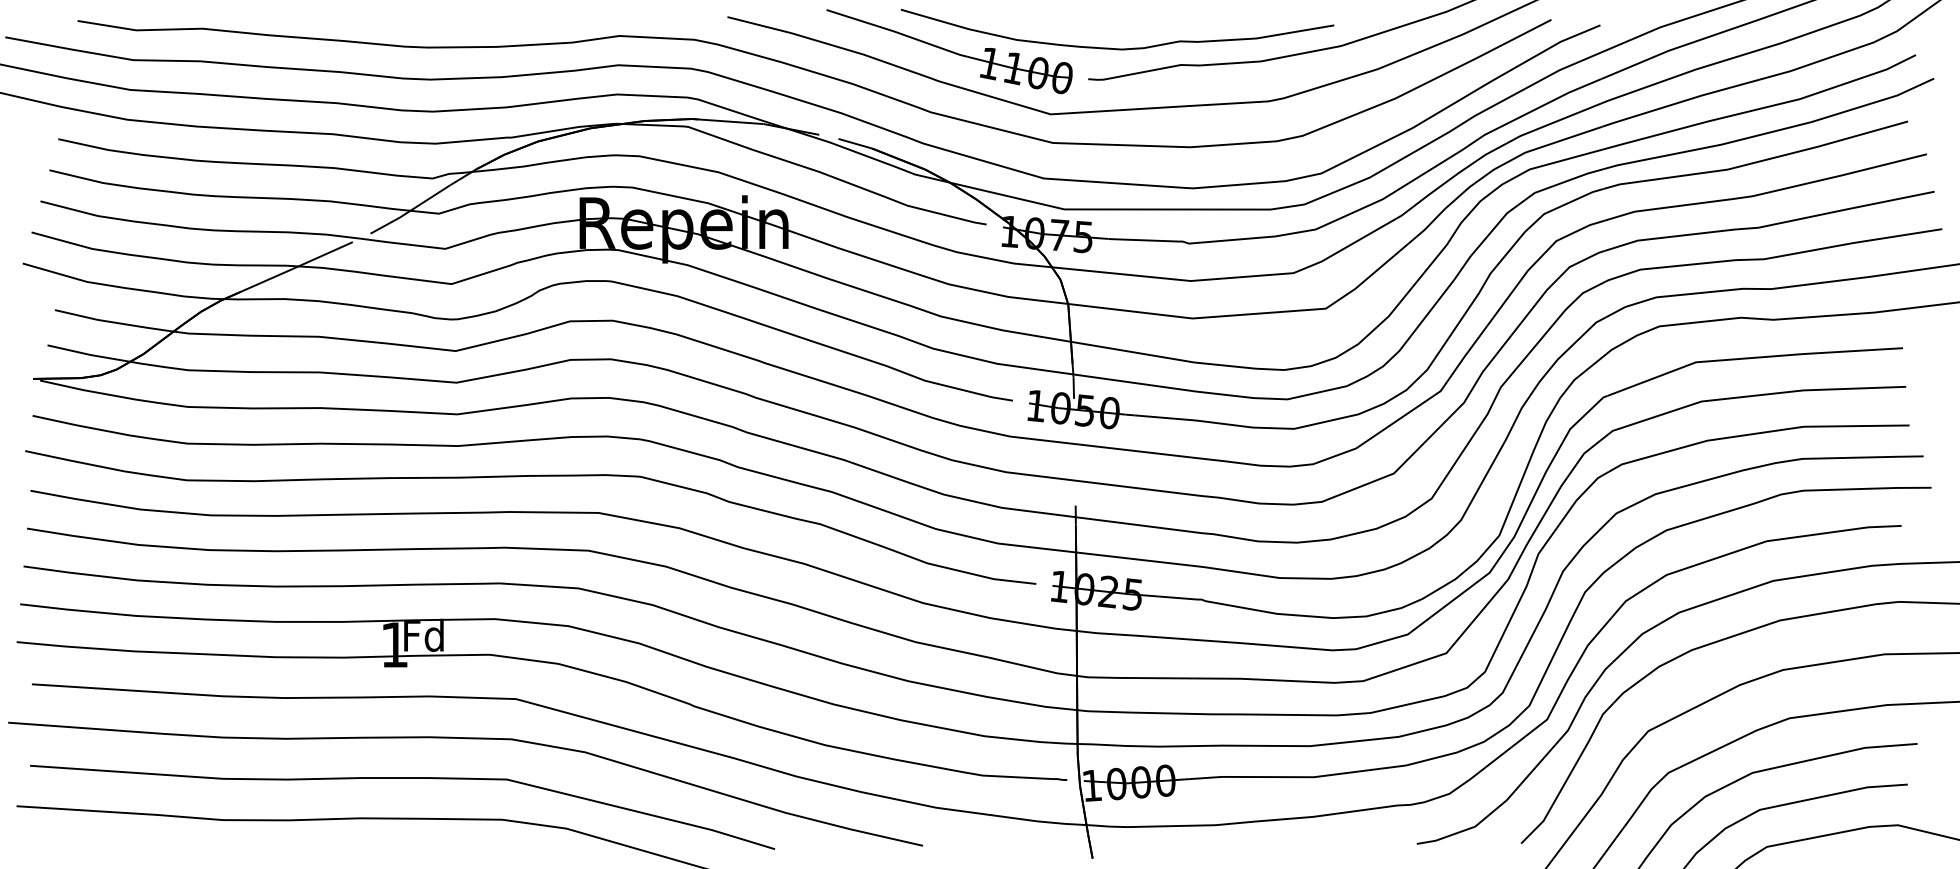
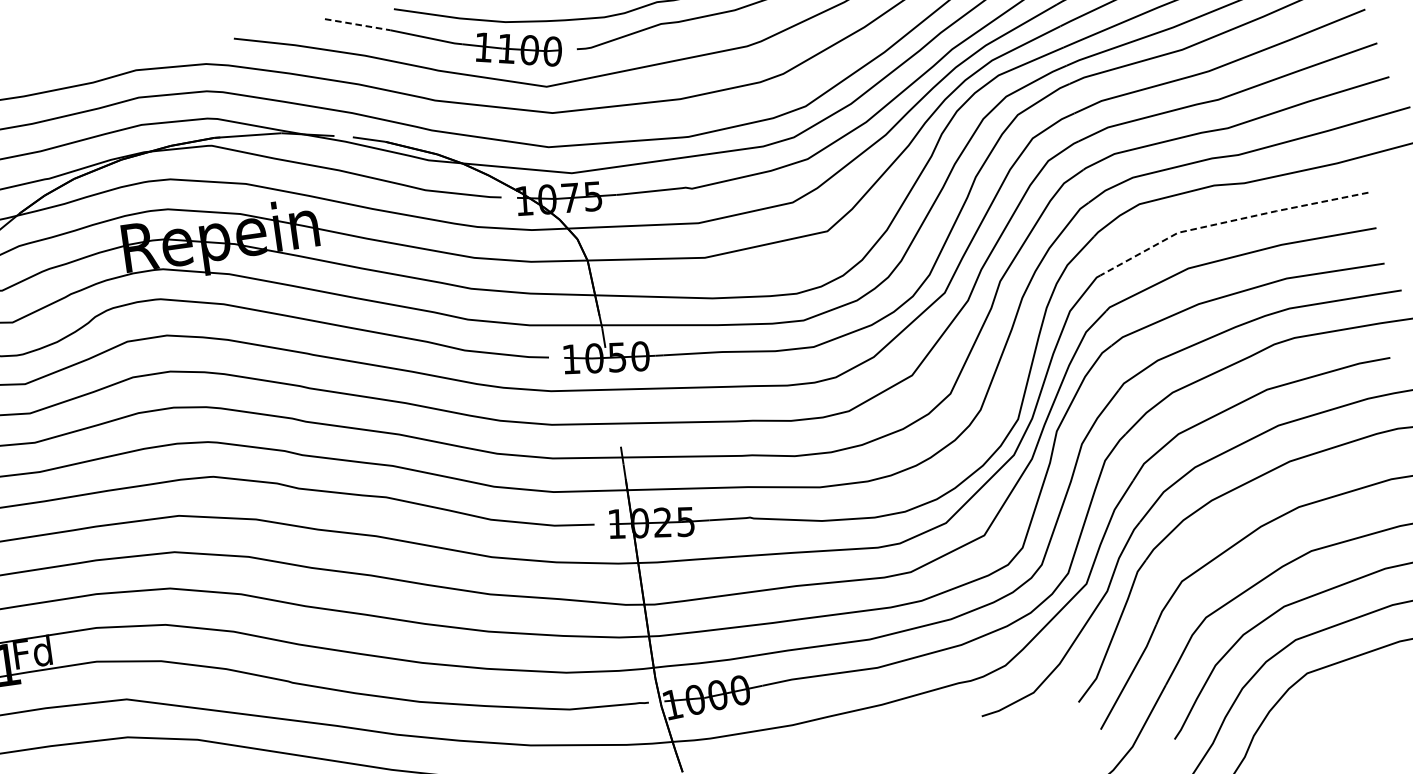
line: (860, 20) -> (357, 24), solid -> dashed
line: (1752, 357) -> (1229, 220), solid -> dashed

